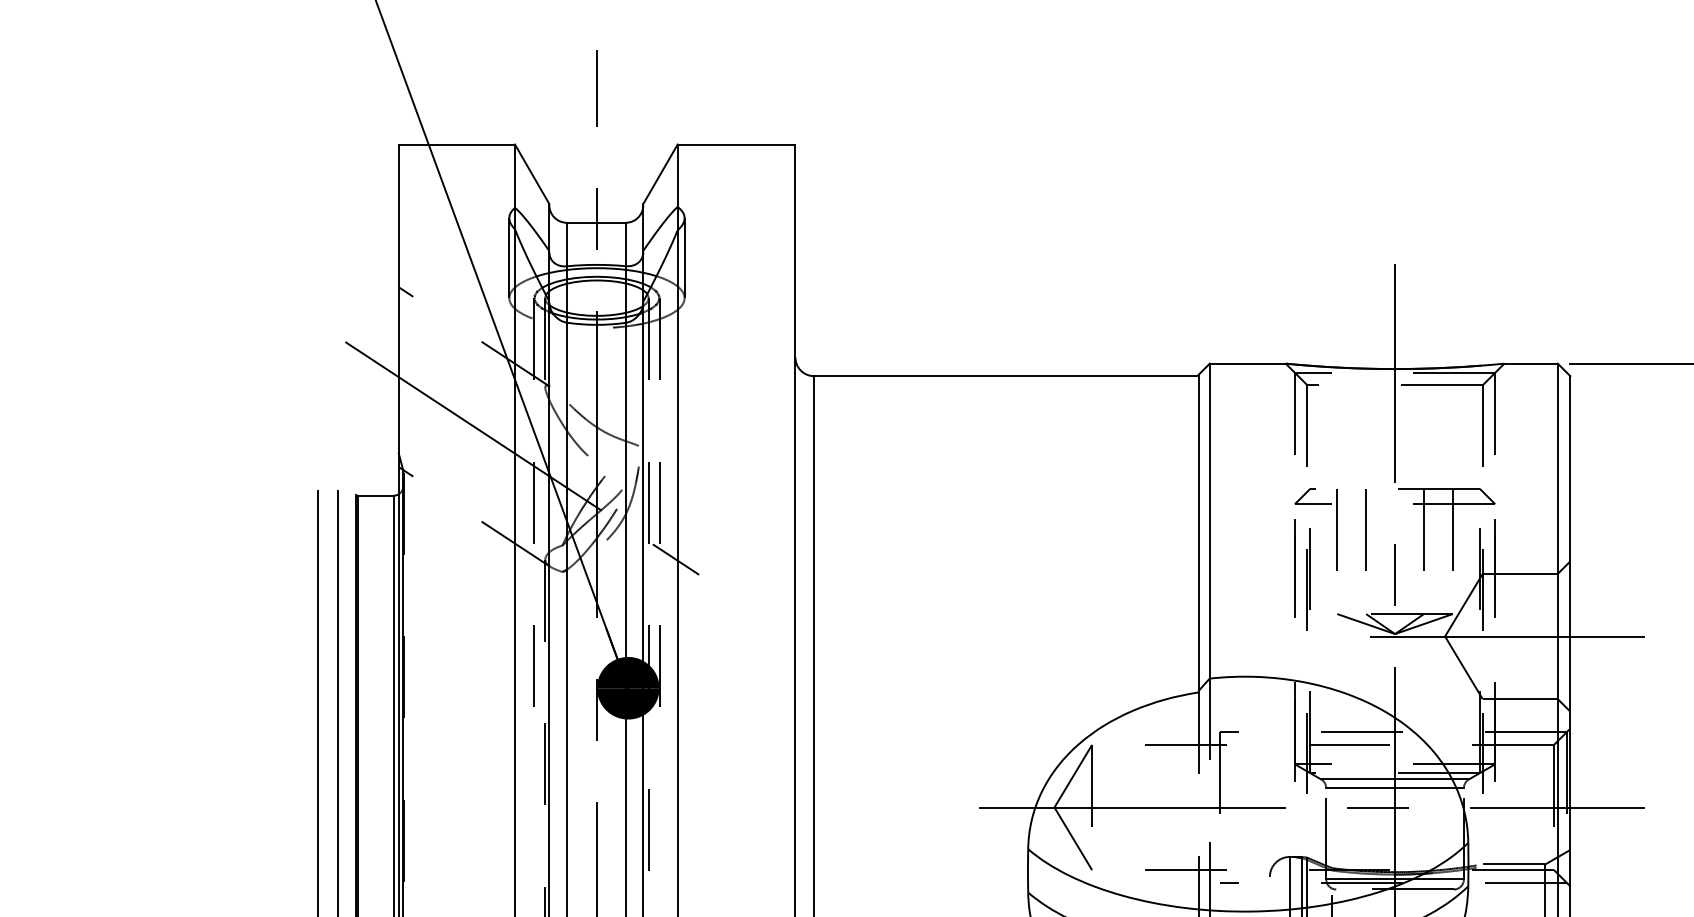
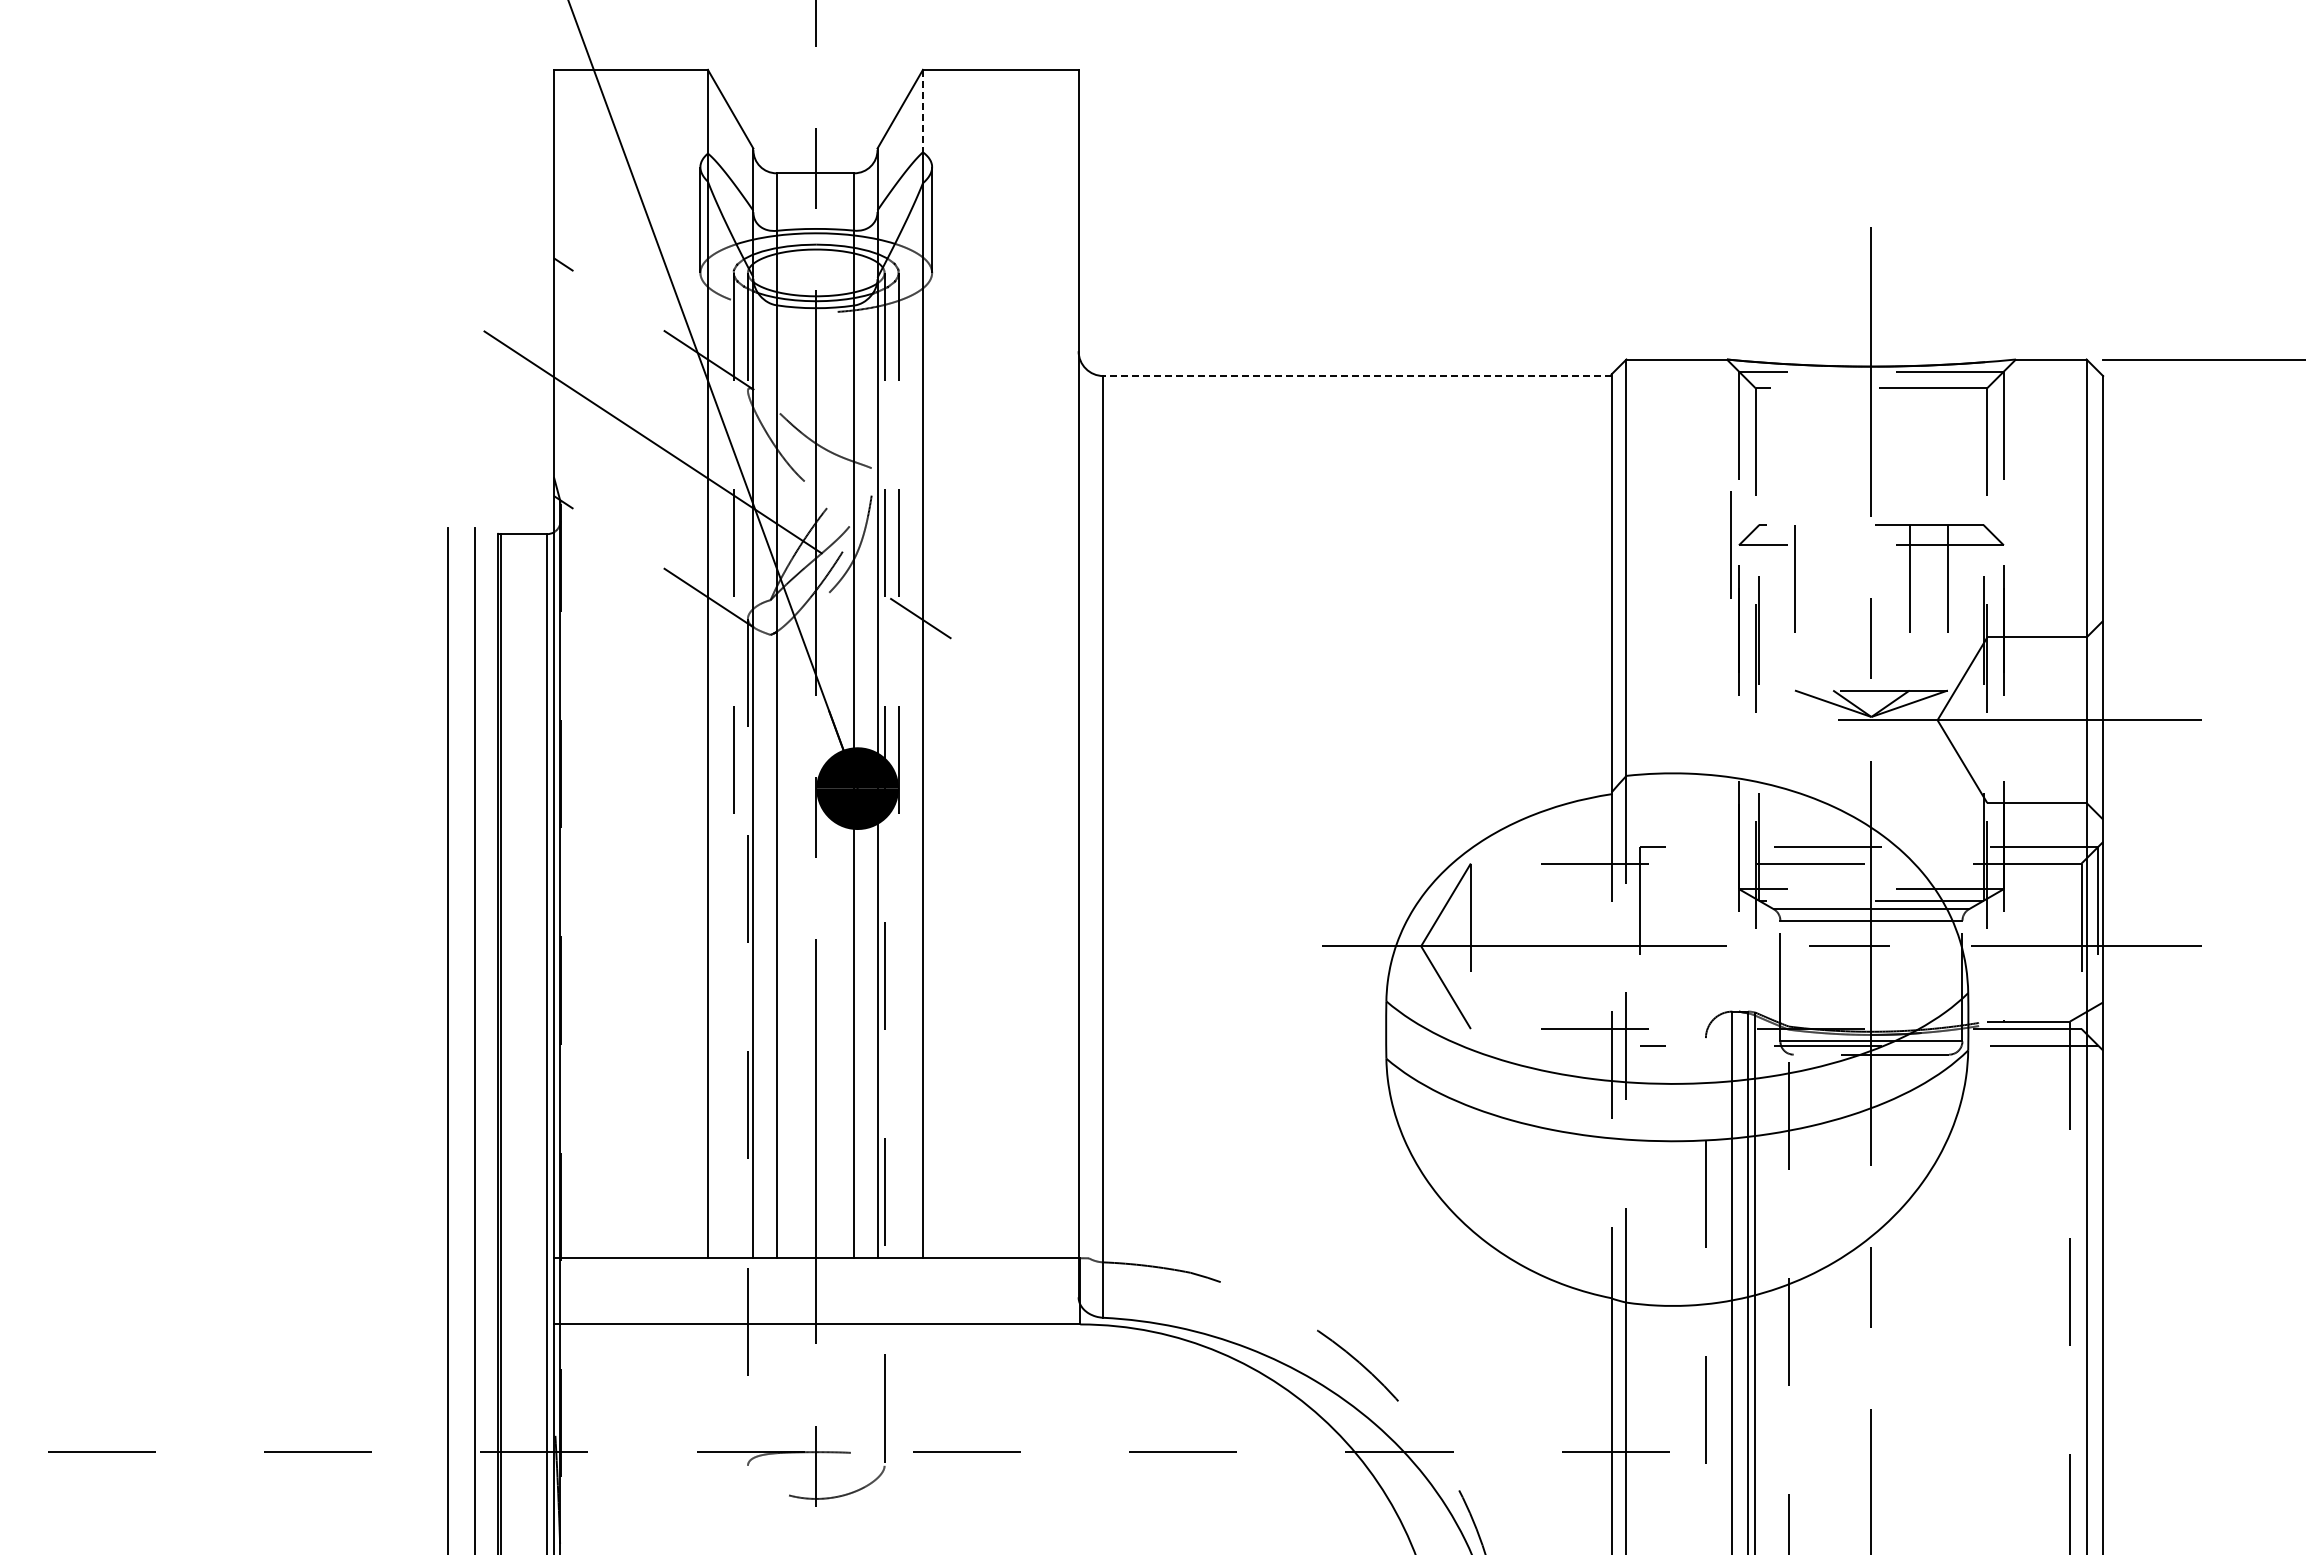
line: (677, 176) -> (922, 111), solid -> dashed
line: (1006, 376) -> (1357, 376), solid -> dashed
line: (1365, 529) -> (1730, 544), moved

